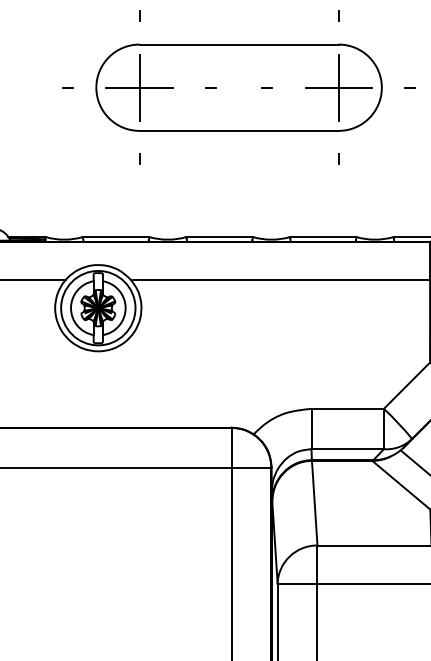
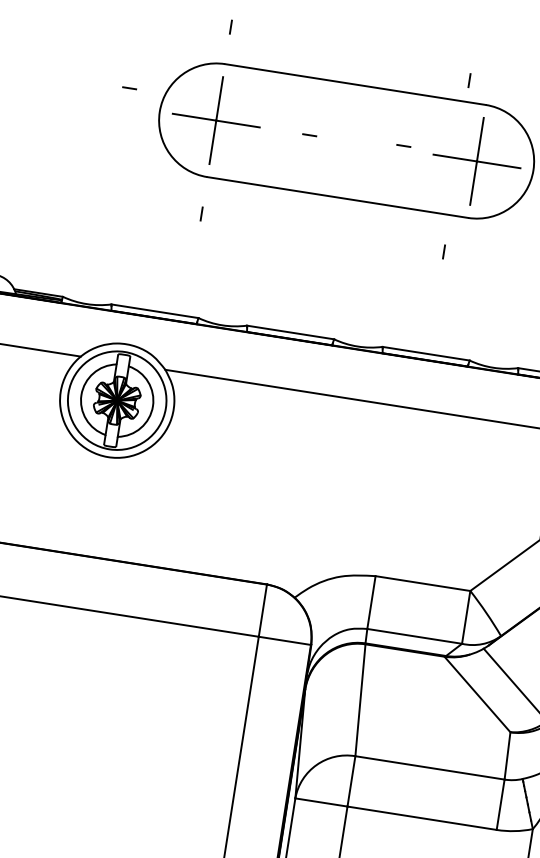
line: (338, 15) -> (469, 79), moved
line: (67, 87) -> (128, 87), moved
line: (266, 87) -> (402, 145), moved
line: (338, 158) -> (443, 251), moved

